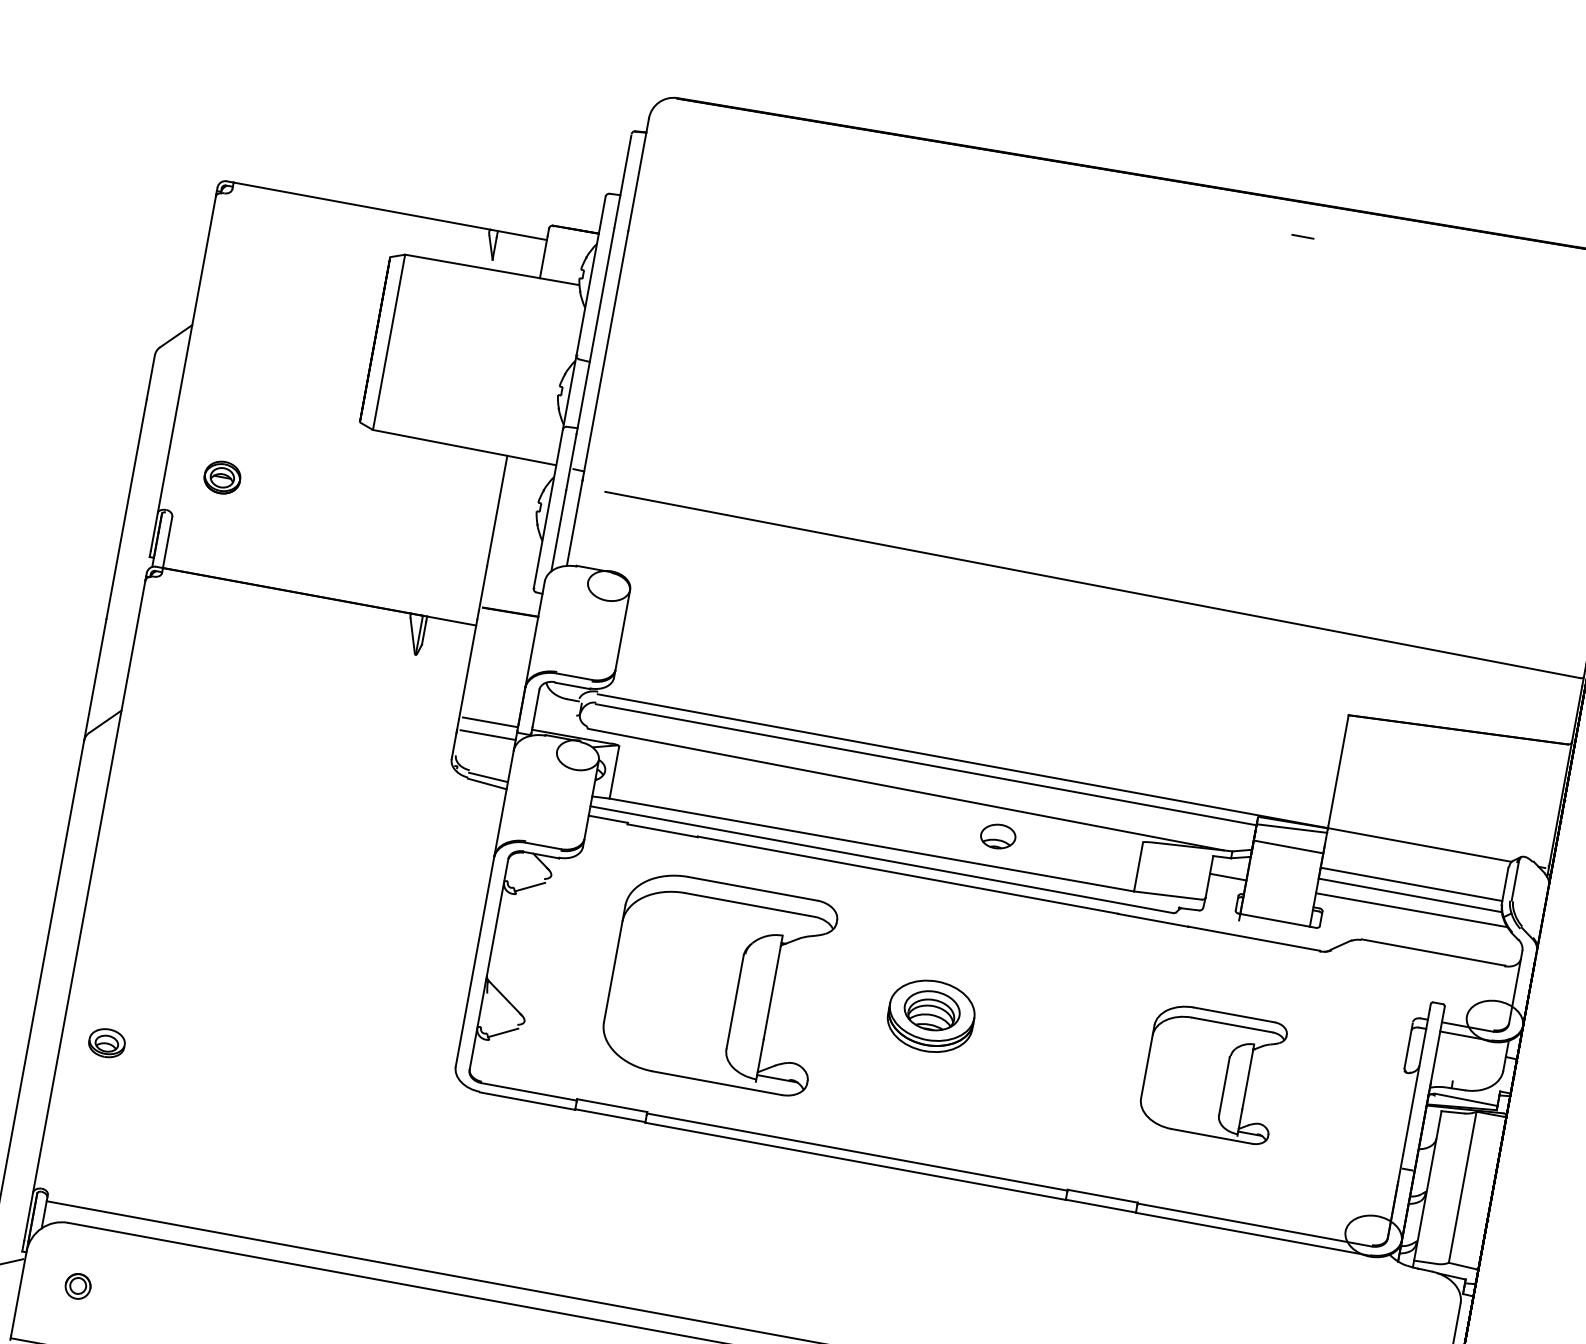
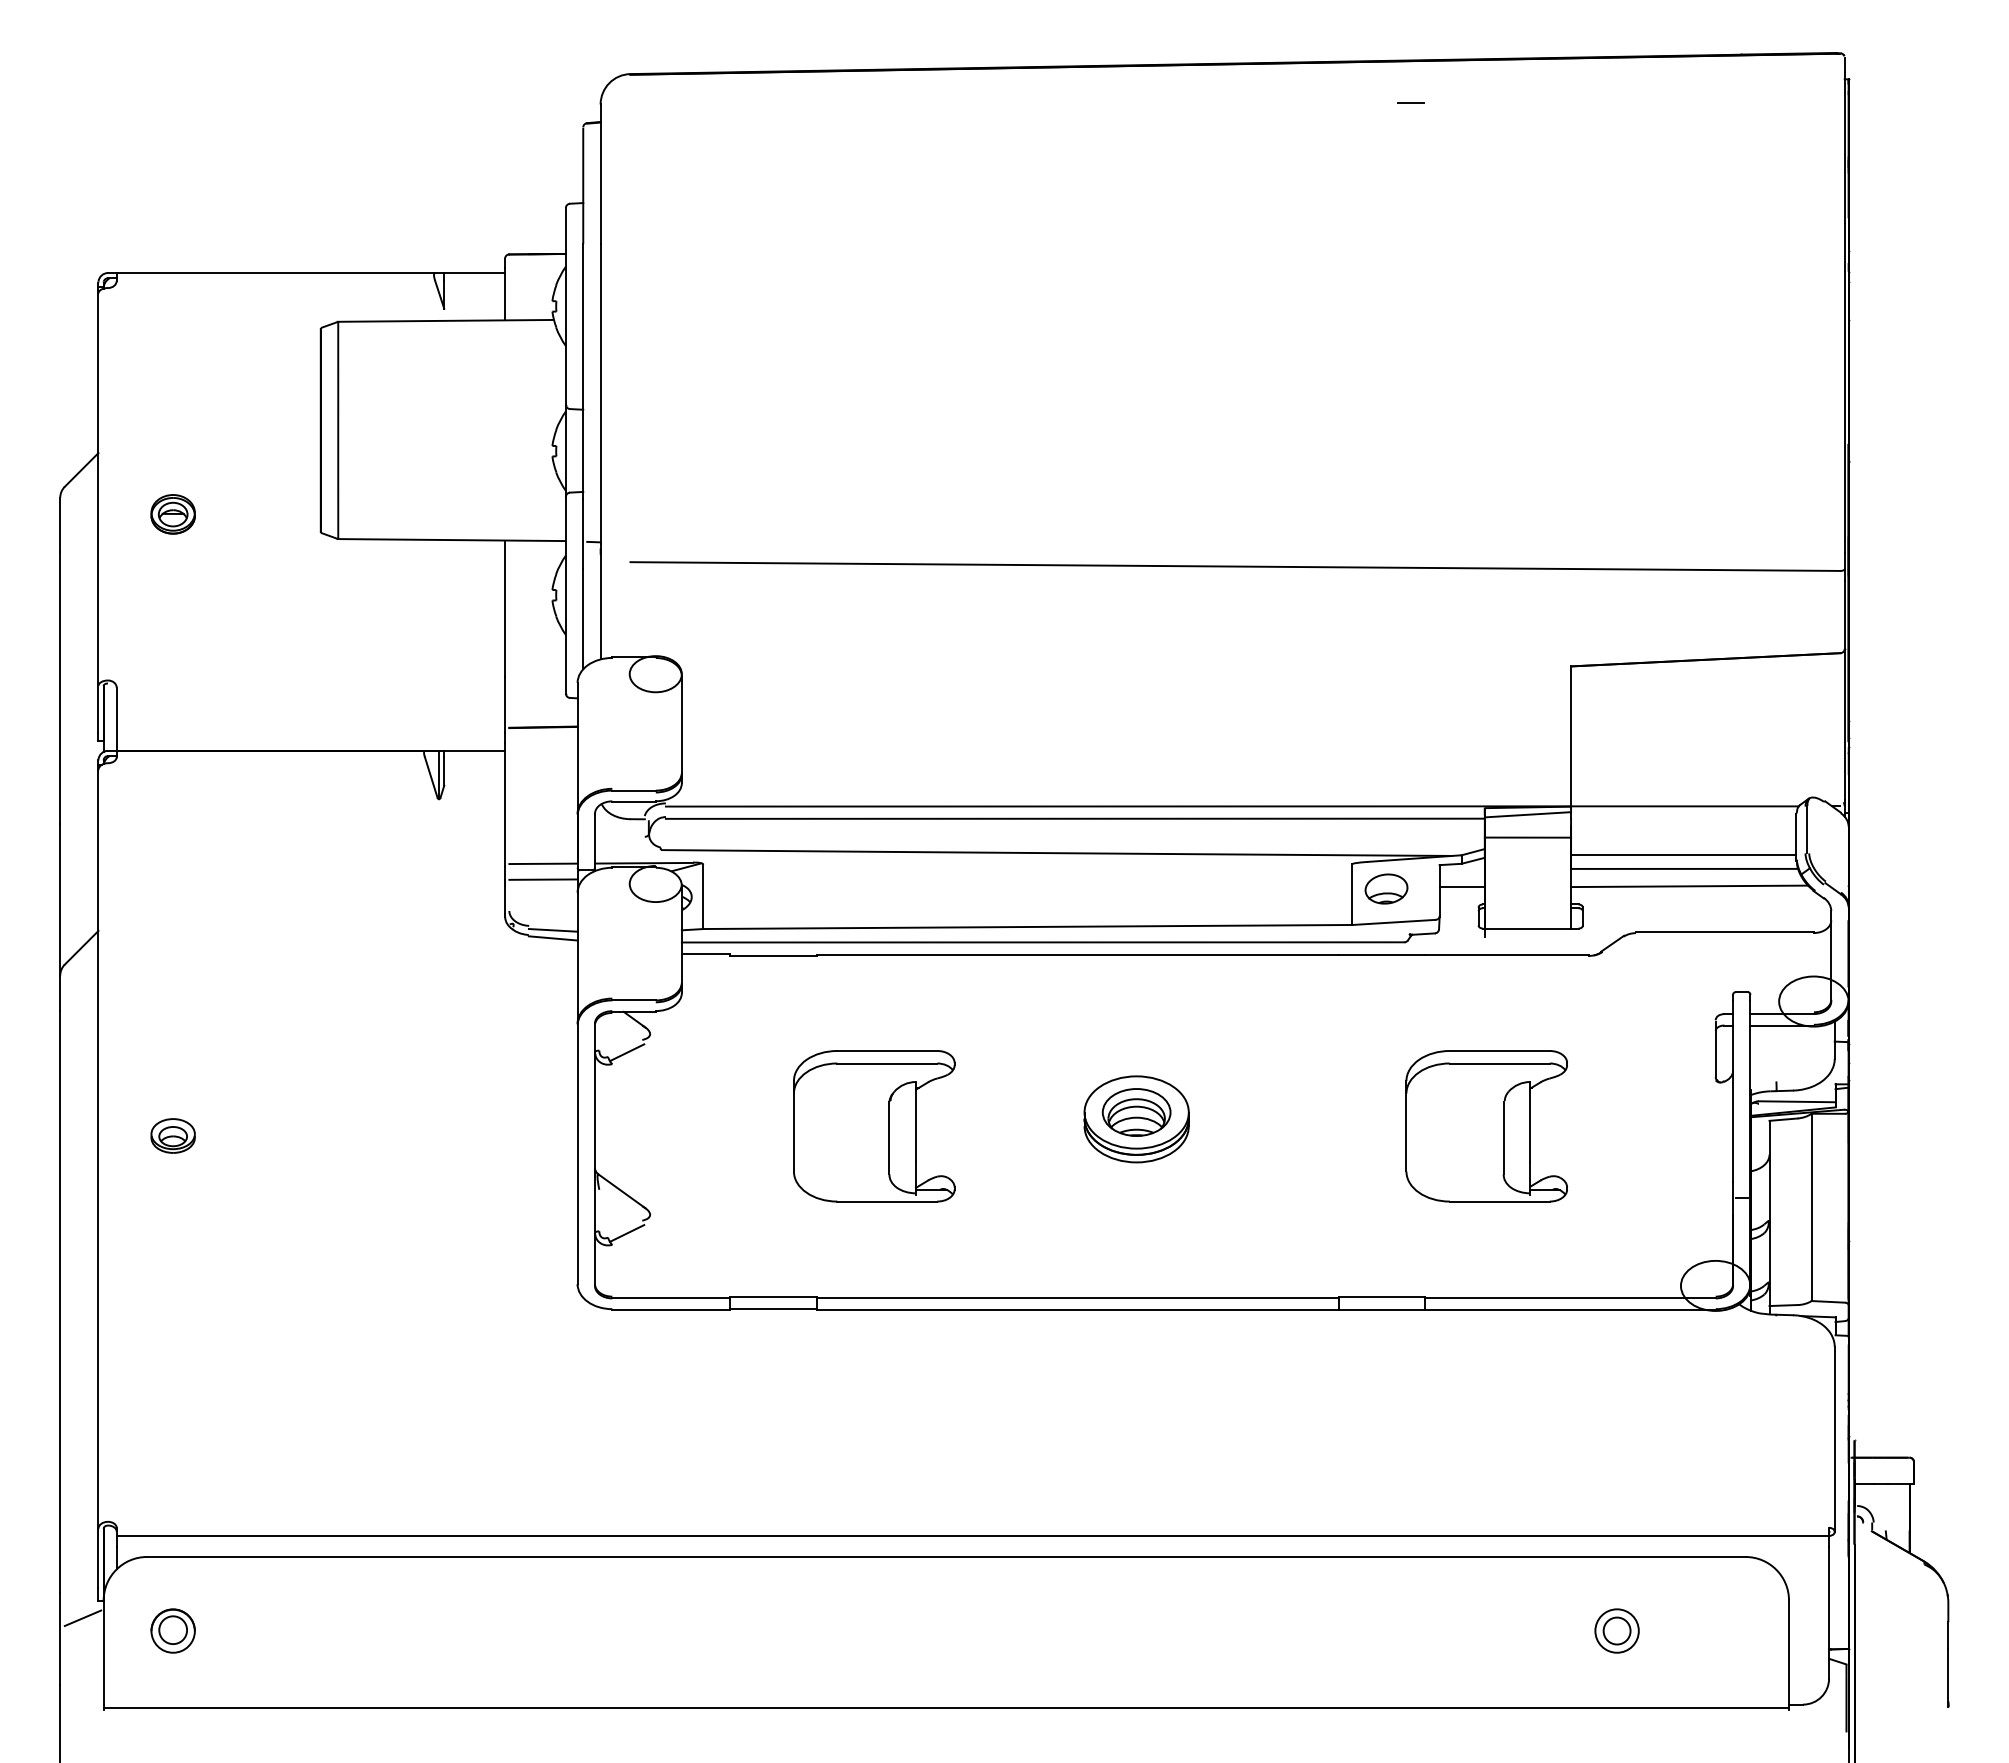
part: (221, 477) -> (172, 514), moved
part: (998, 836) -> (1386, 888), moved
part: (718, 983) -> (874, 1126), size x0.62
part: (106, 1042) -> (172, 1135), moved
part: (77, 1285) -> (172, 1630), size x1.43

